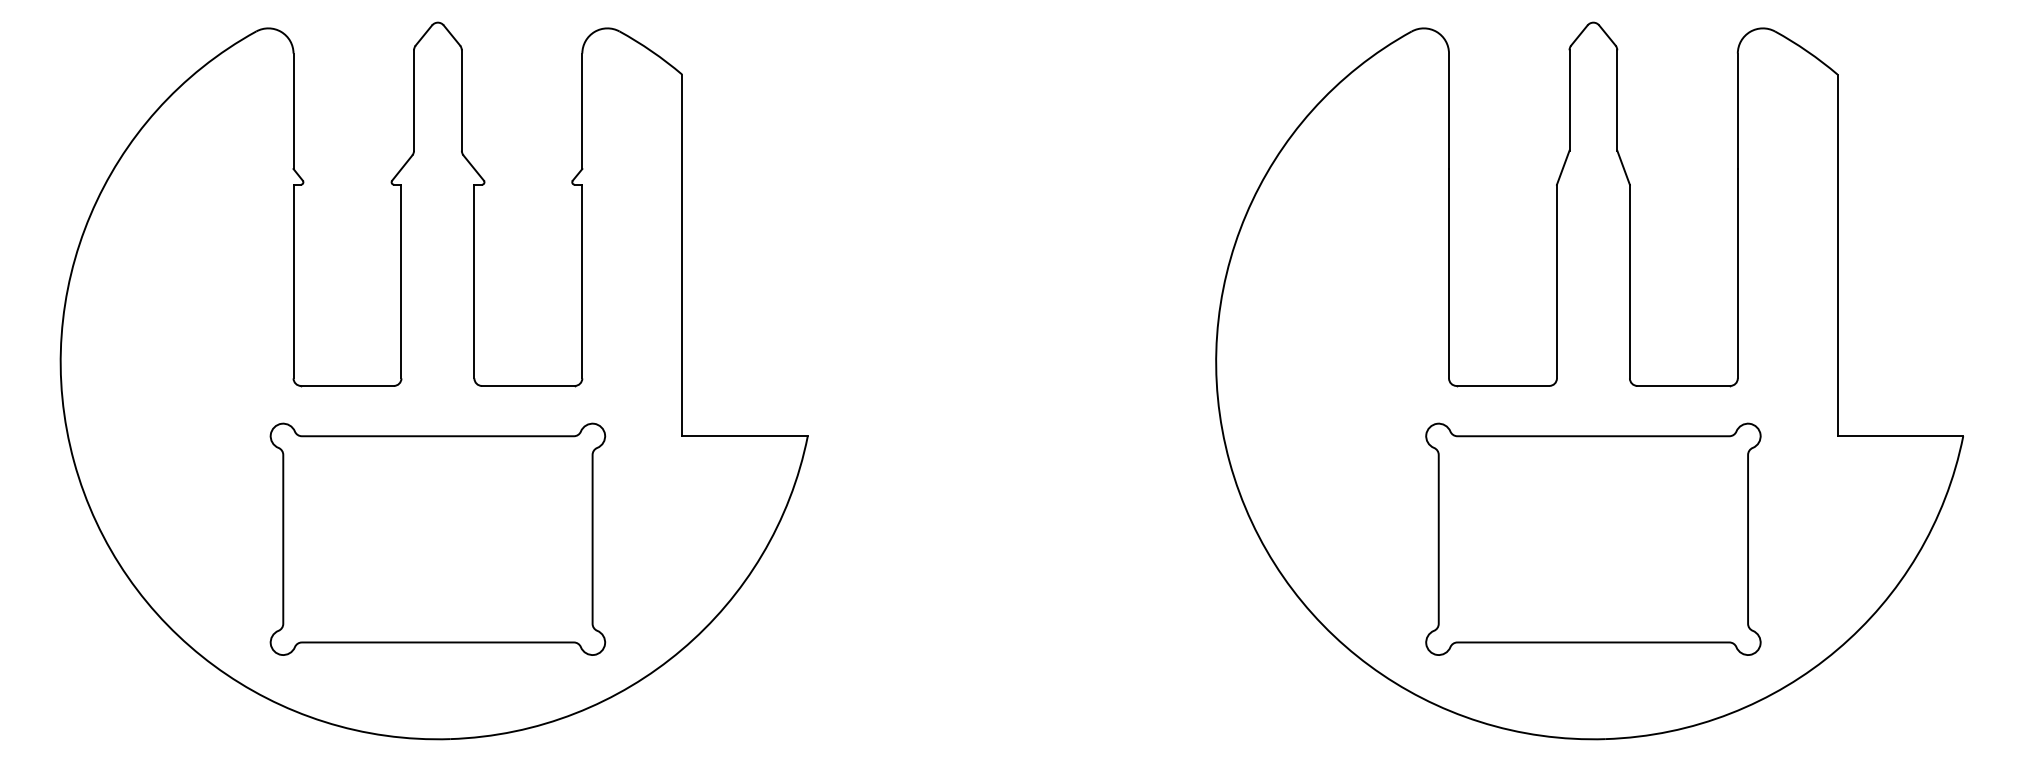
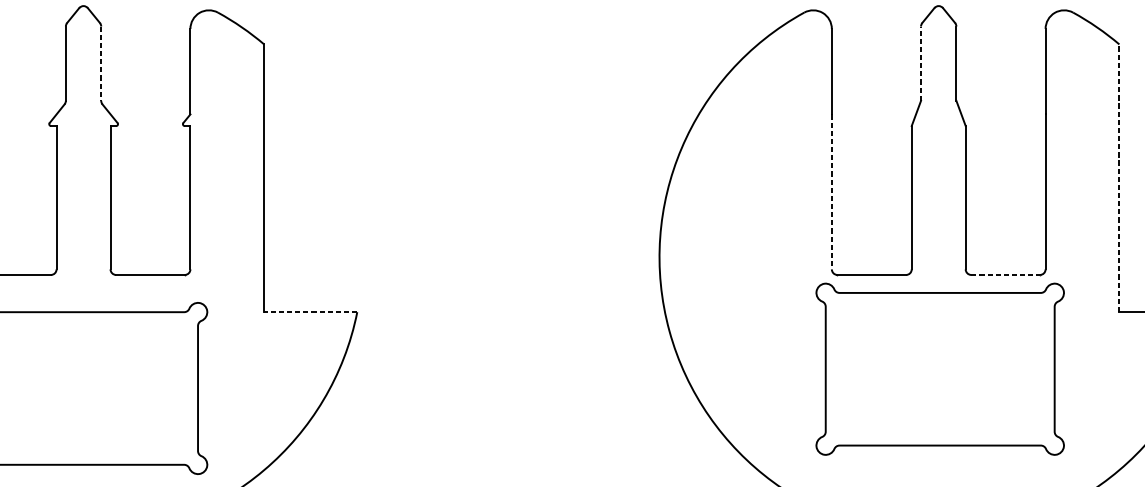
line: (1569, 100) -> (921, 63), solid -> dashed
line: (461, 101) -> (100, 64), solid -> dashed
line: (1837, 255) -> (1119, 178), solid -> dashed
line: (1449, 273) -> (832, 191), solid -> dashed
line: (1684, 385) -> (1006, 274), solid -> dashed
line: (744, 436) -> (310, 312), solid -> dashed
part: (1593, 538) -> (940, 368), moved

